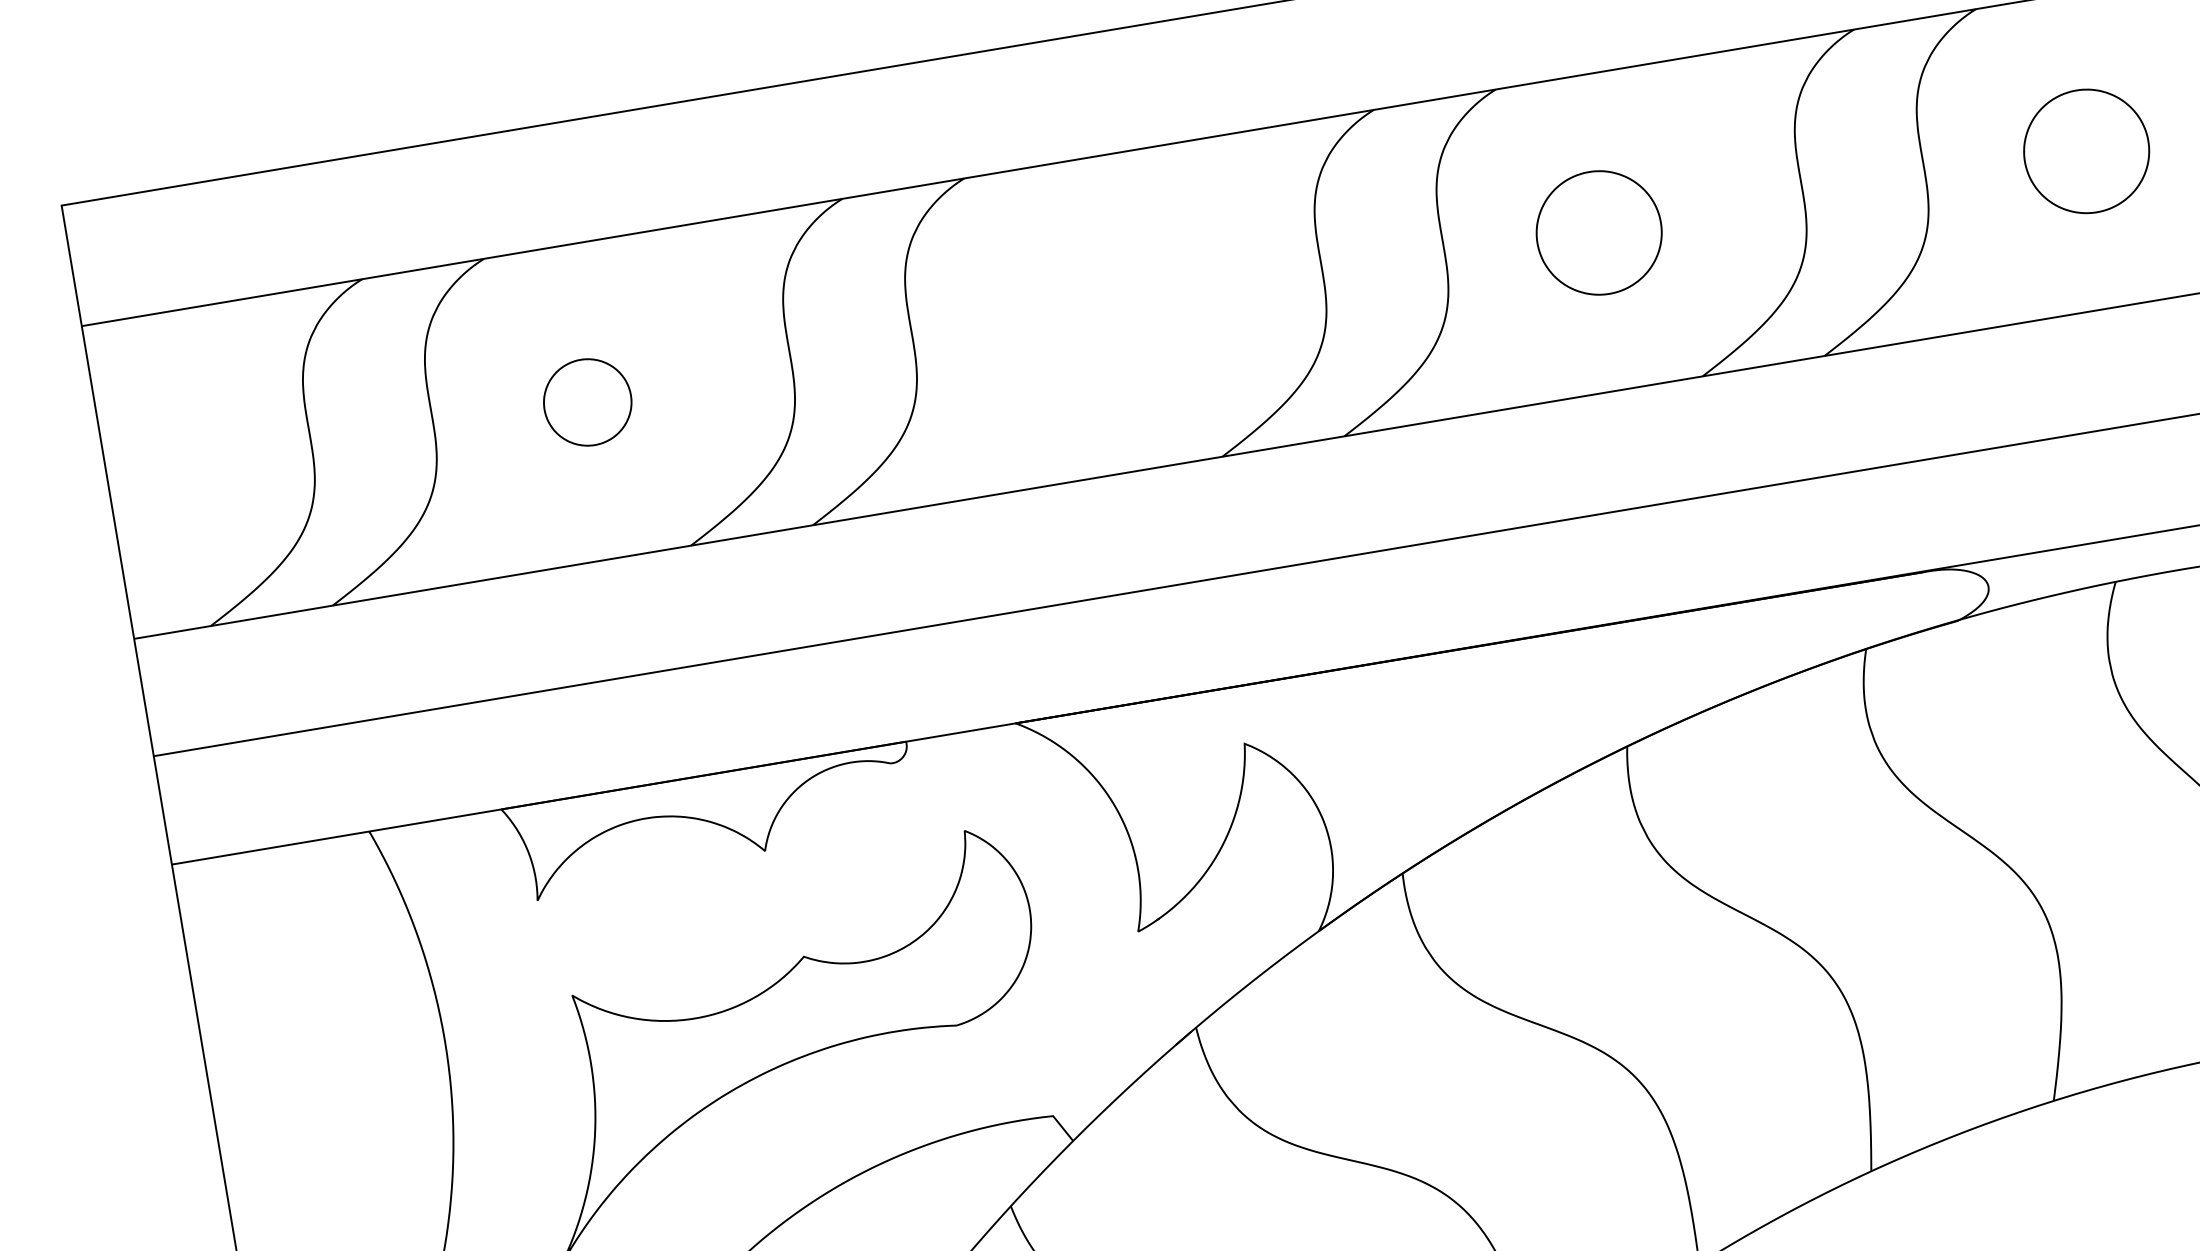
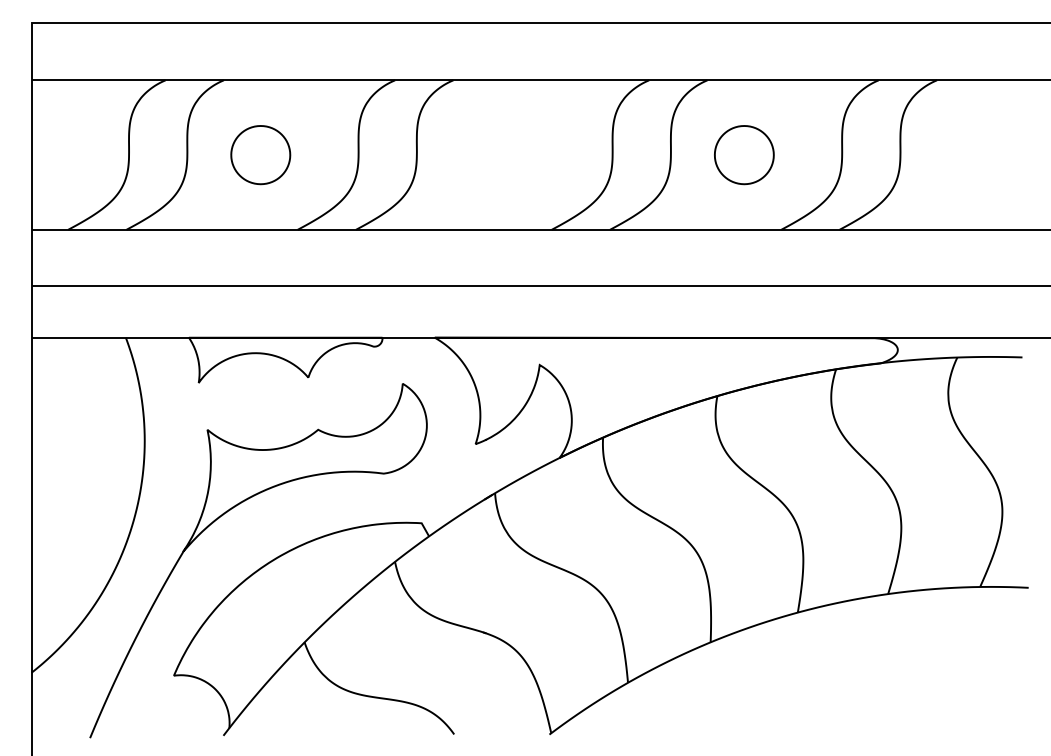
part: (2087, 152) -> (977, 155), removed
part: (587, 403) -> (260, 155), size x1.43

